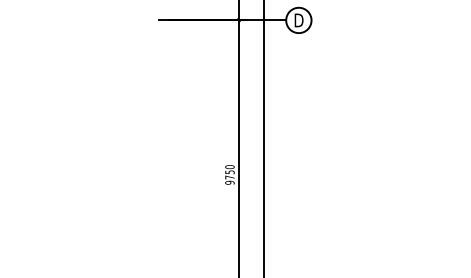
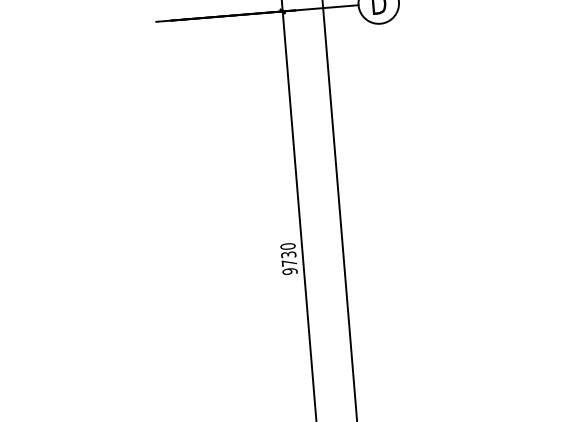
text: (229, 171) -> (287, 253), 9750 -> 9730

